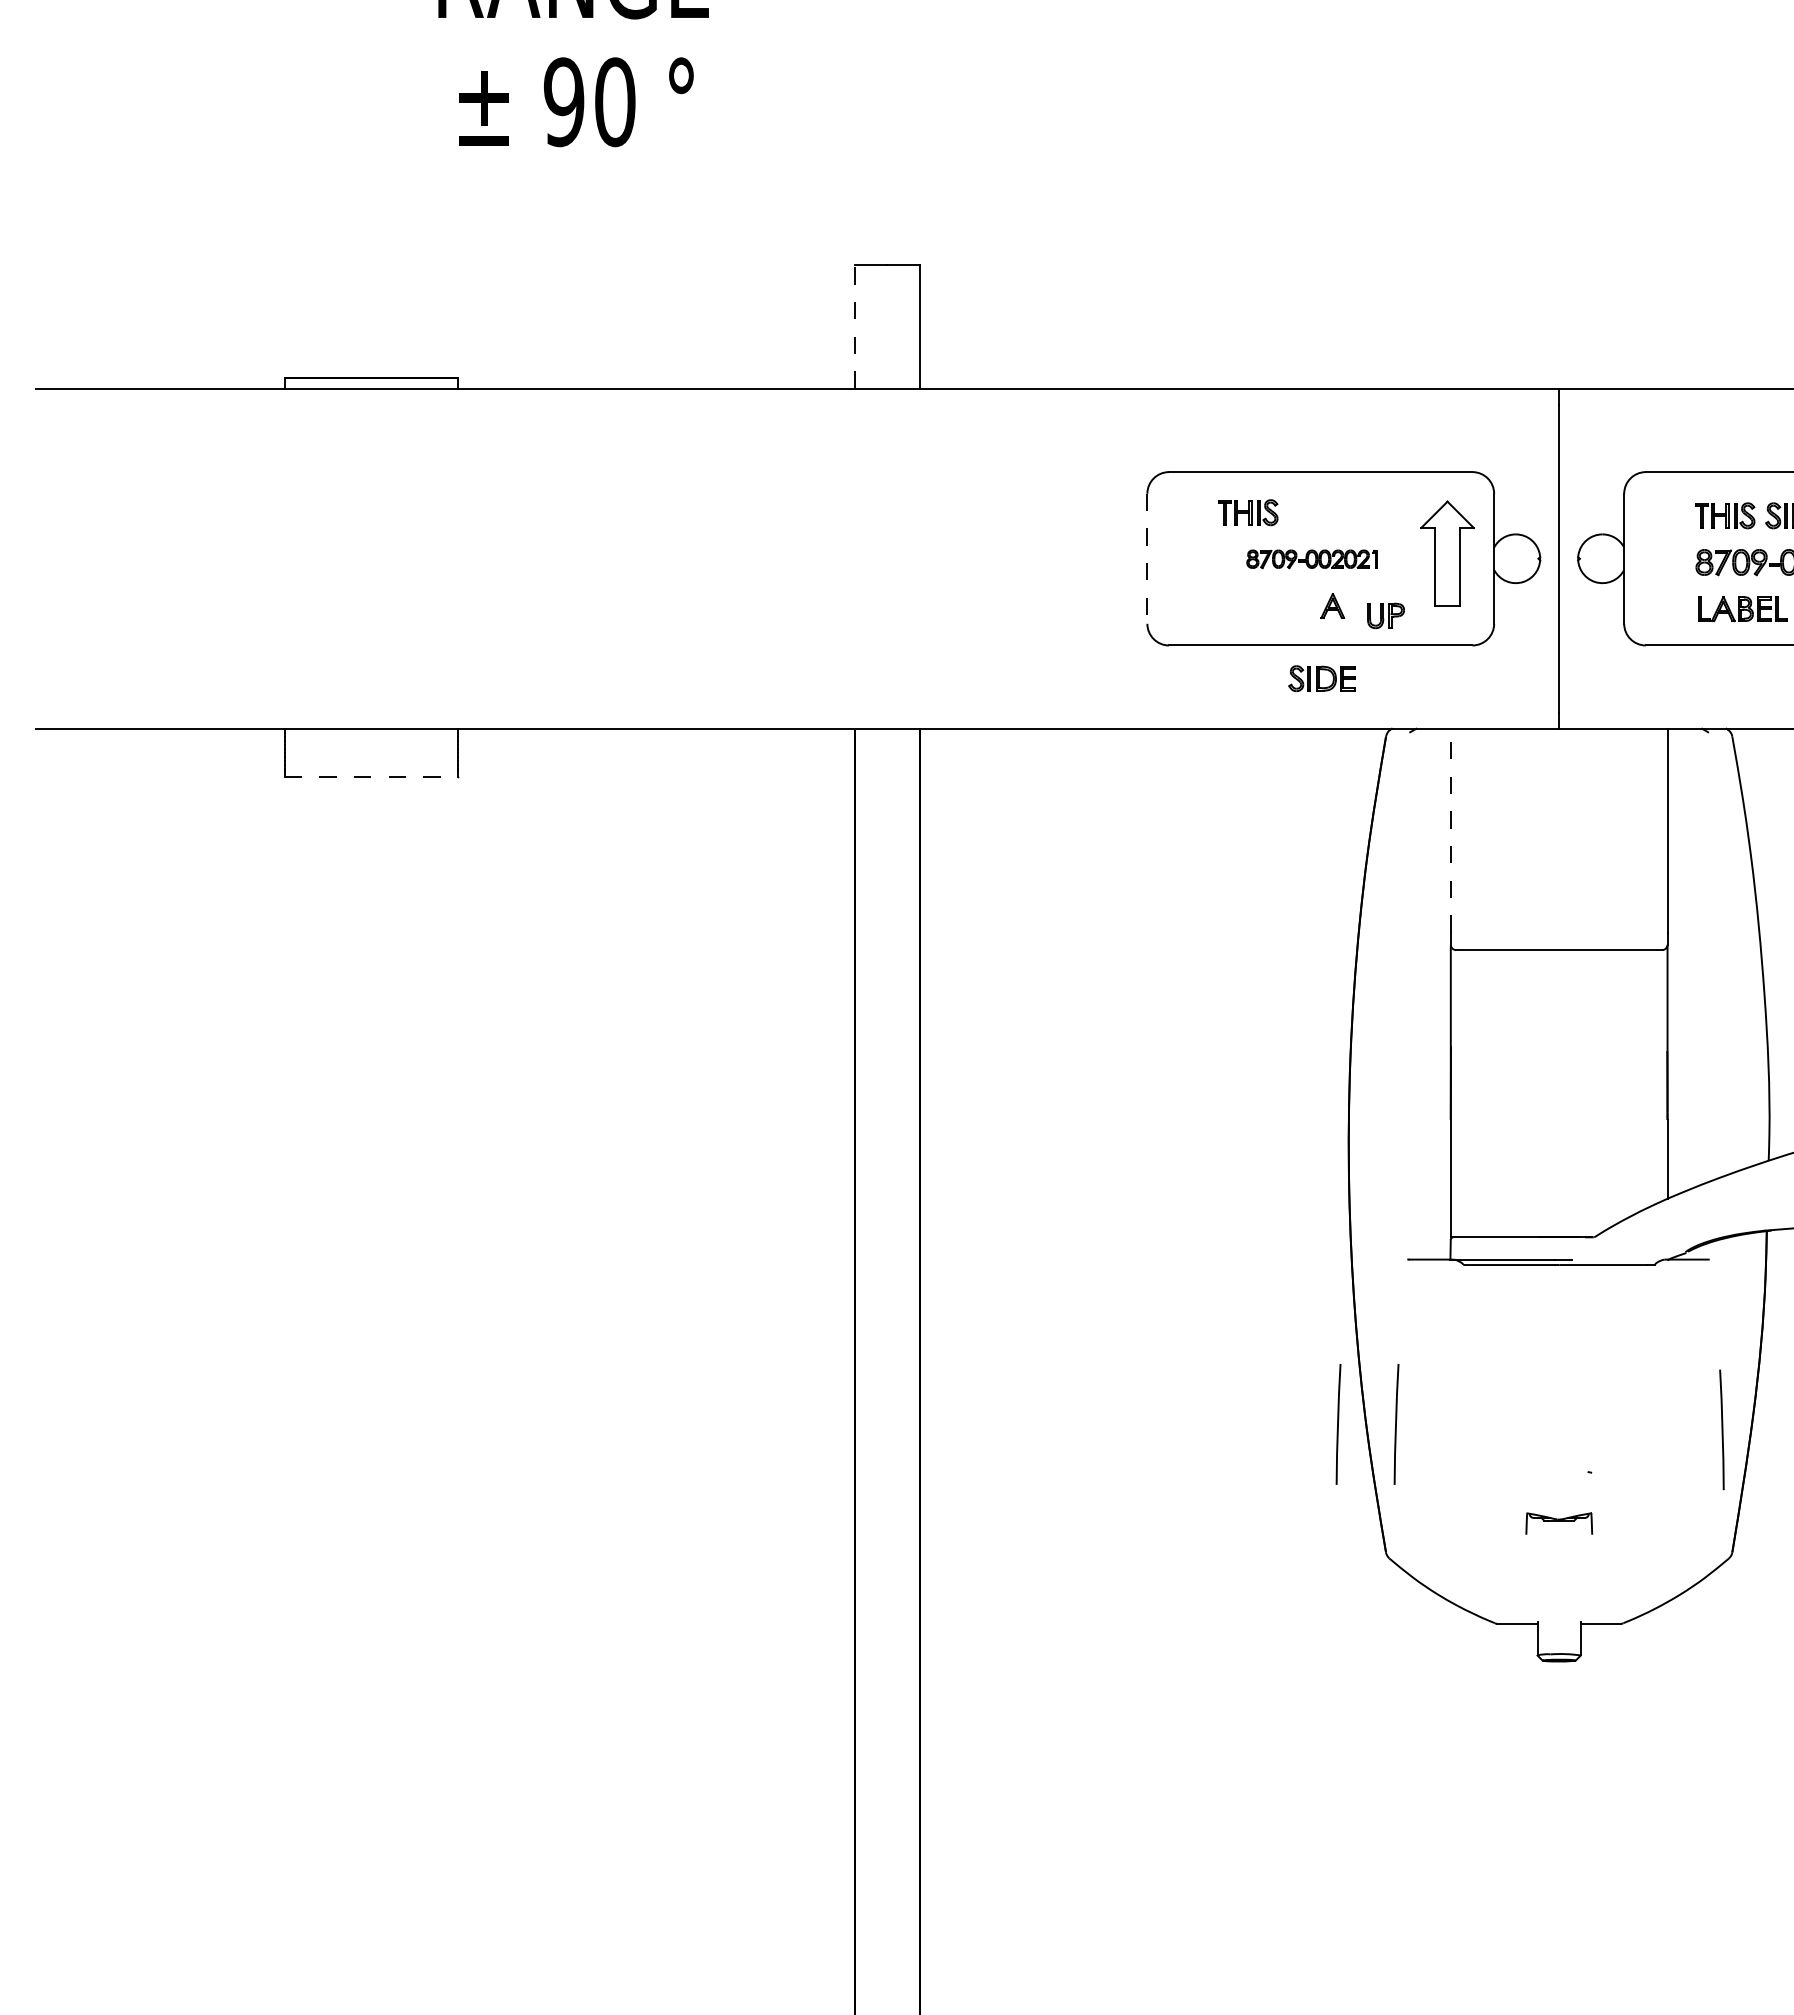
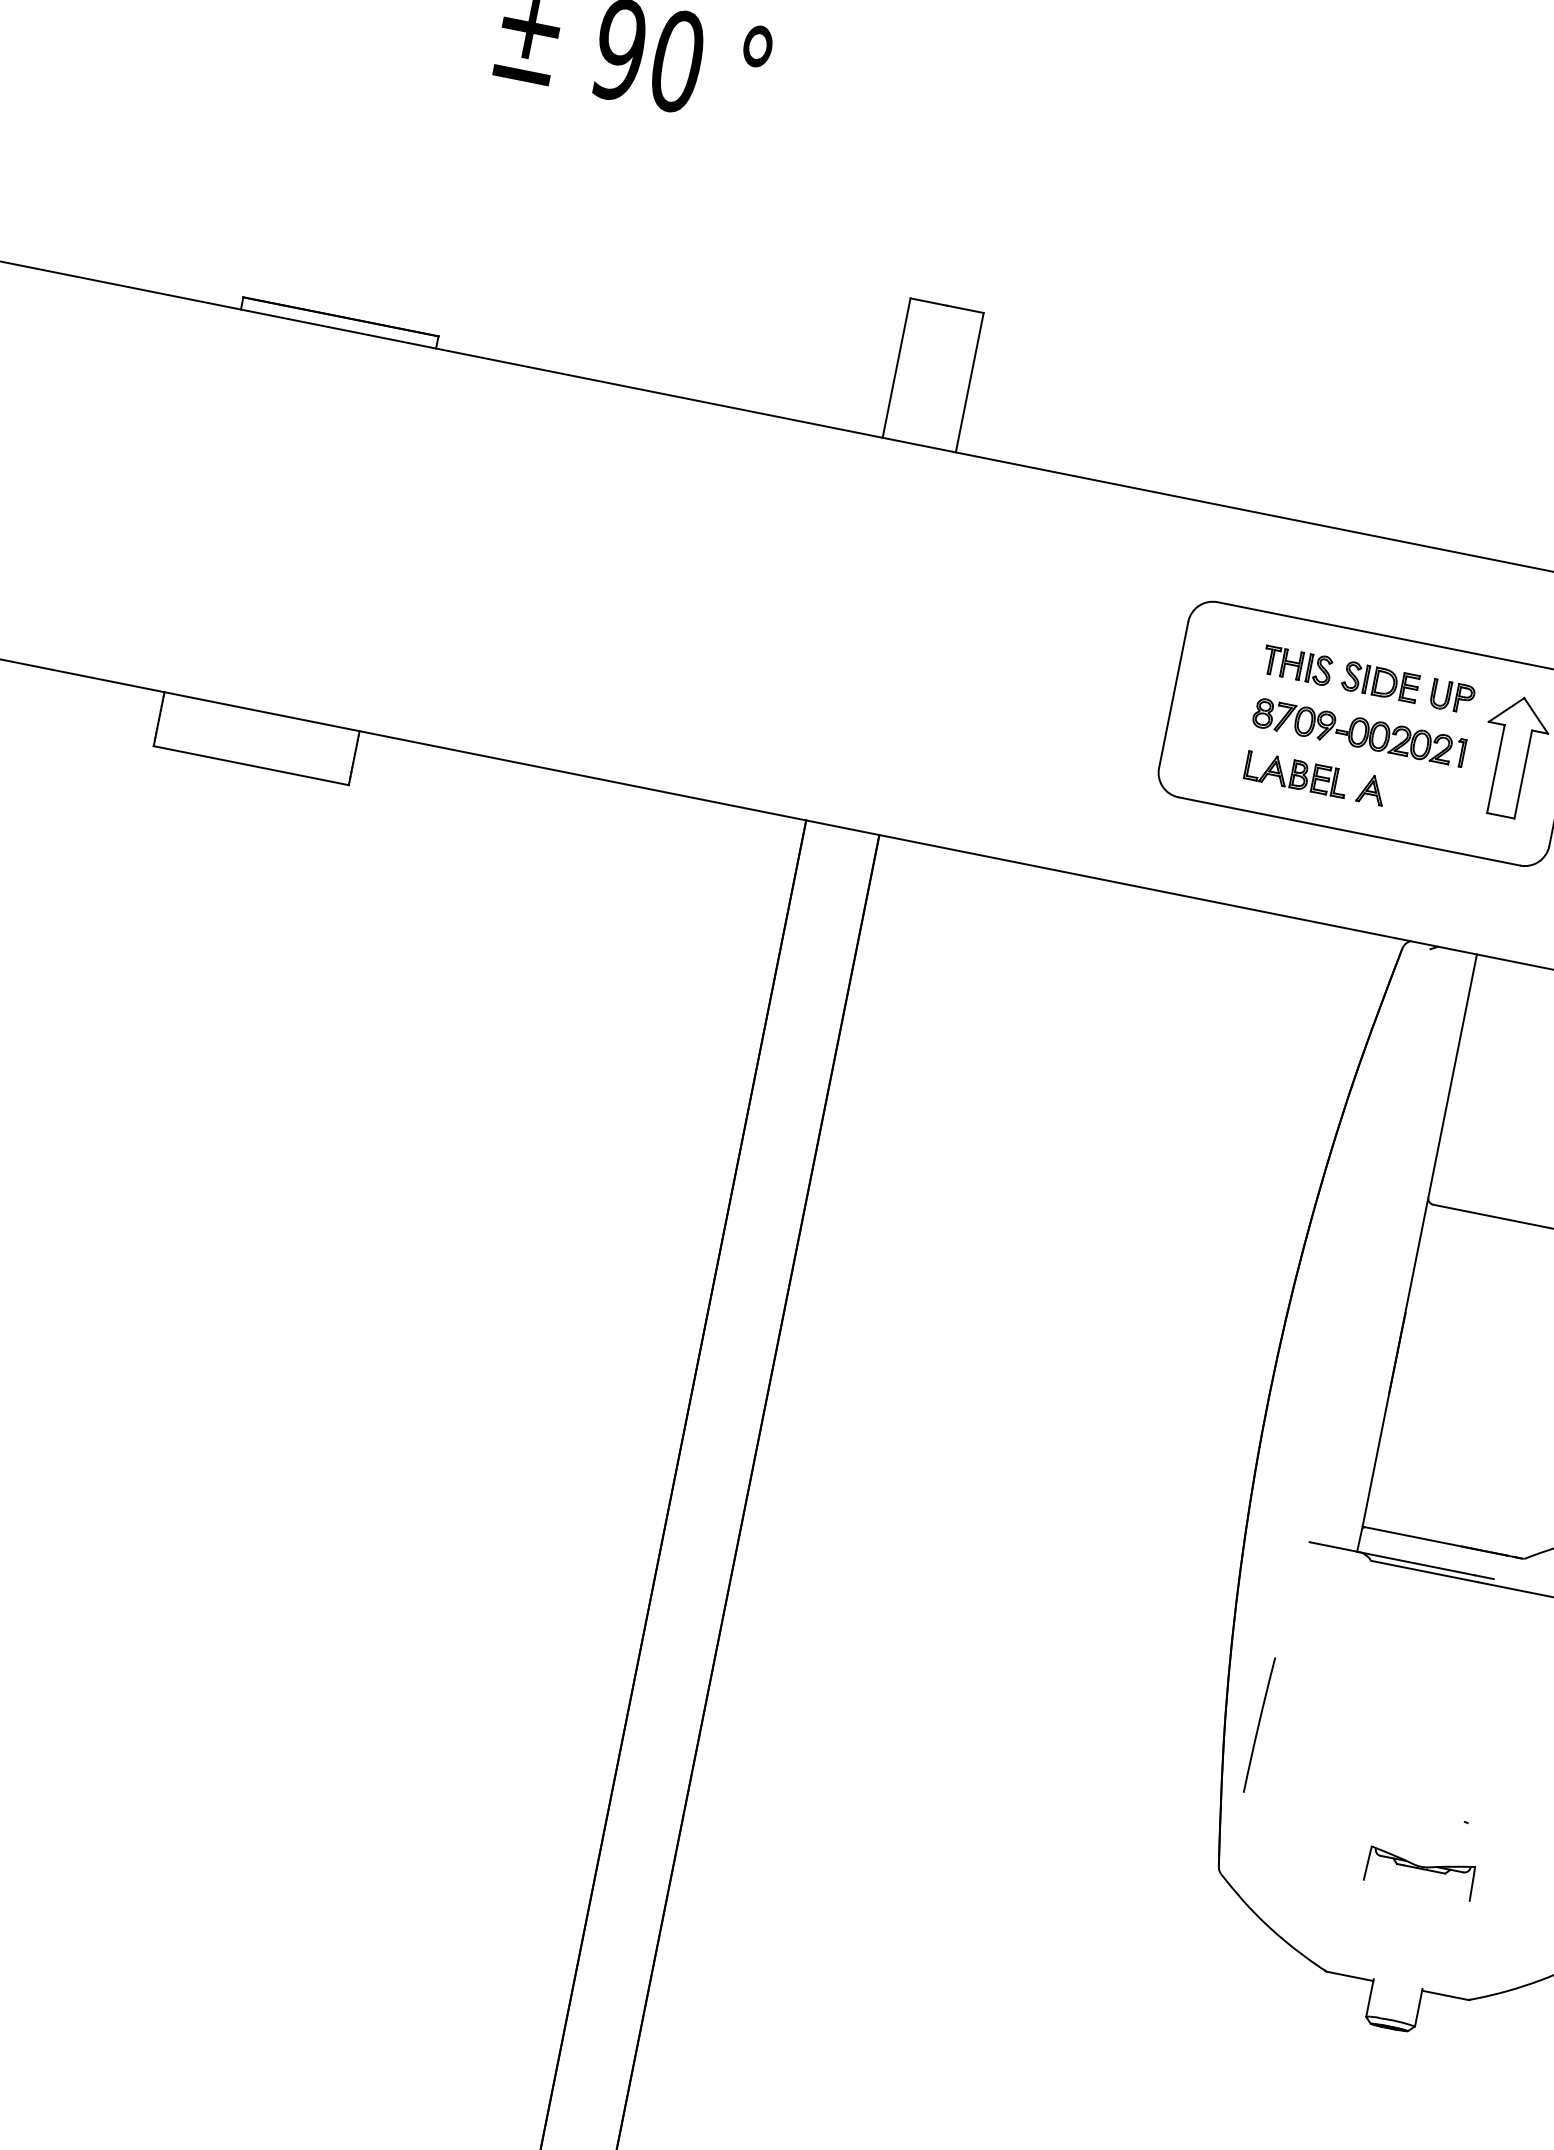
line: (854, 326) -> (896, 367), dashed -> solid
part: (1311, 558) -> (1358, 731), size x1.43
line: (1147, 559) -> (1173, 695), dashed -> solid
part: (1265, 605) -> (1296, 774), added
part: (1385, 615) -> (1452, 696), moved
part: (1321, 678) -> (1380, 681), moved
line: (371, 776) -> (251, 765), dashed -> solid
line: (1450, 830) -> (1453, 1068), dashed -> solid
line: (1338, 1424) -> (1194, 1712), removed
part: (1559, 1523) -> (1420, 1873), size x1.43

